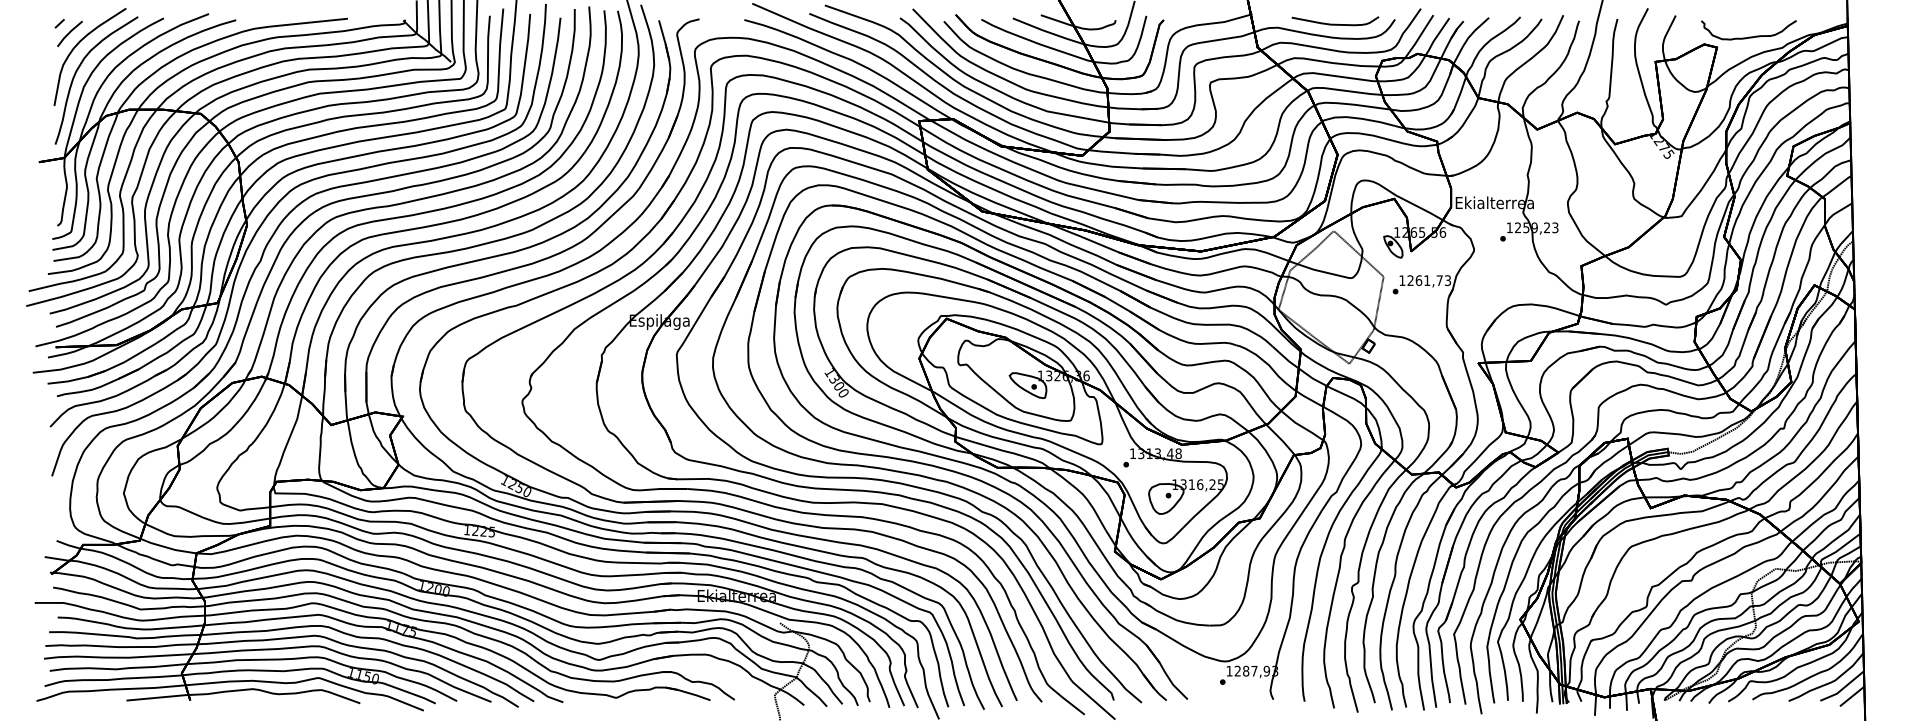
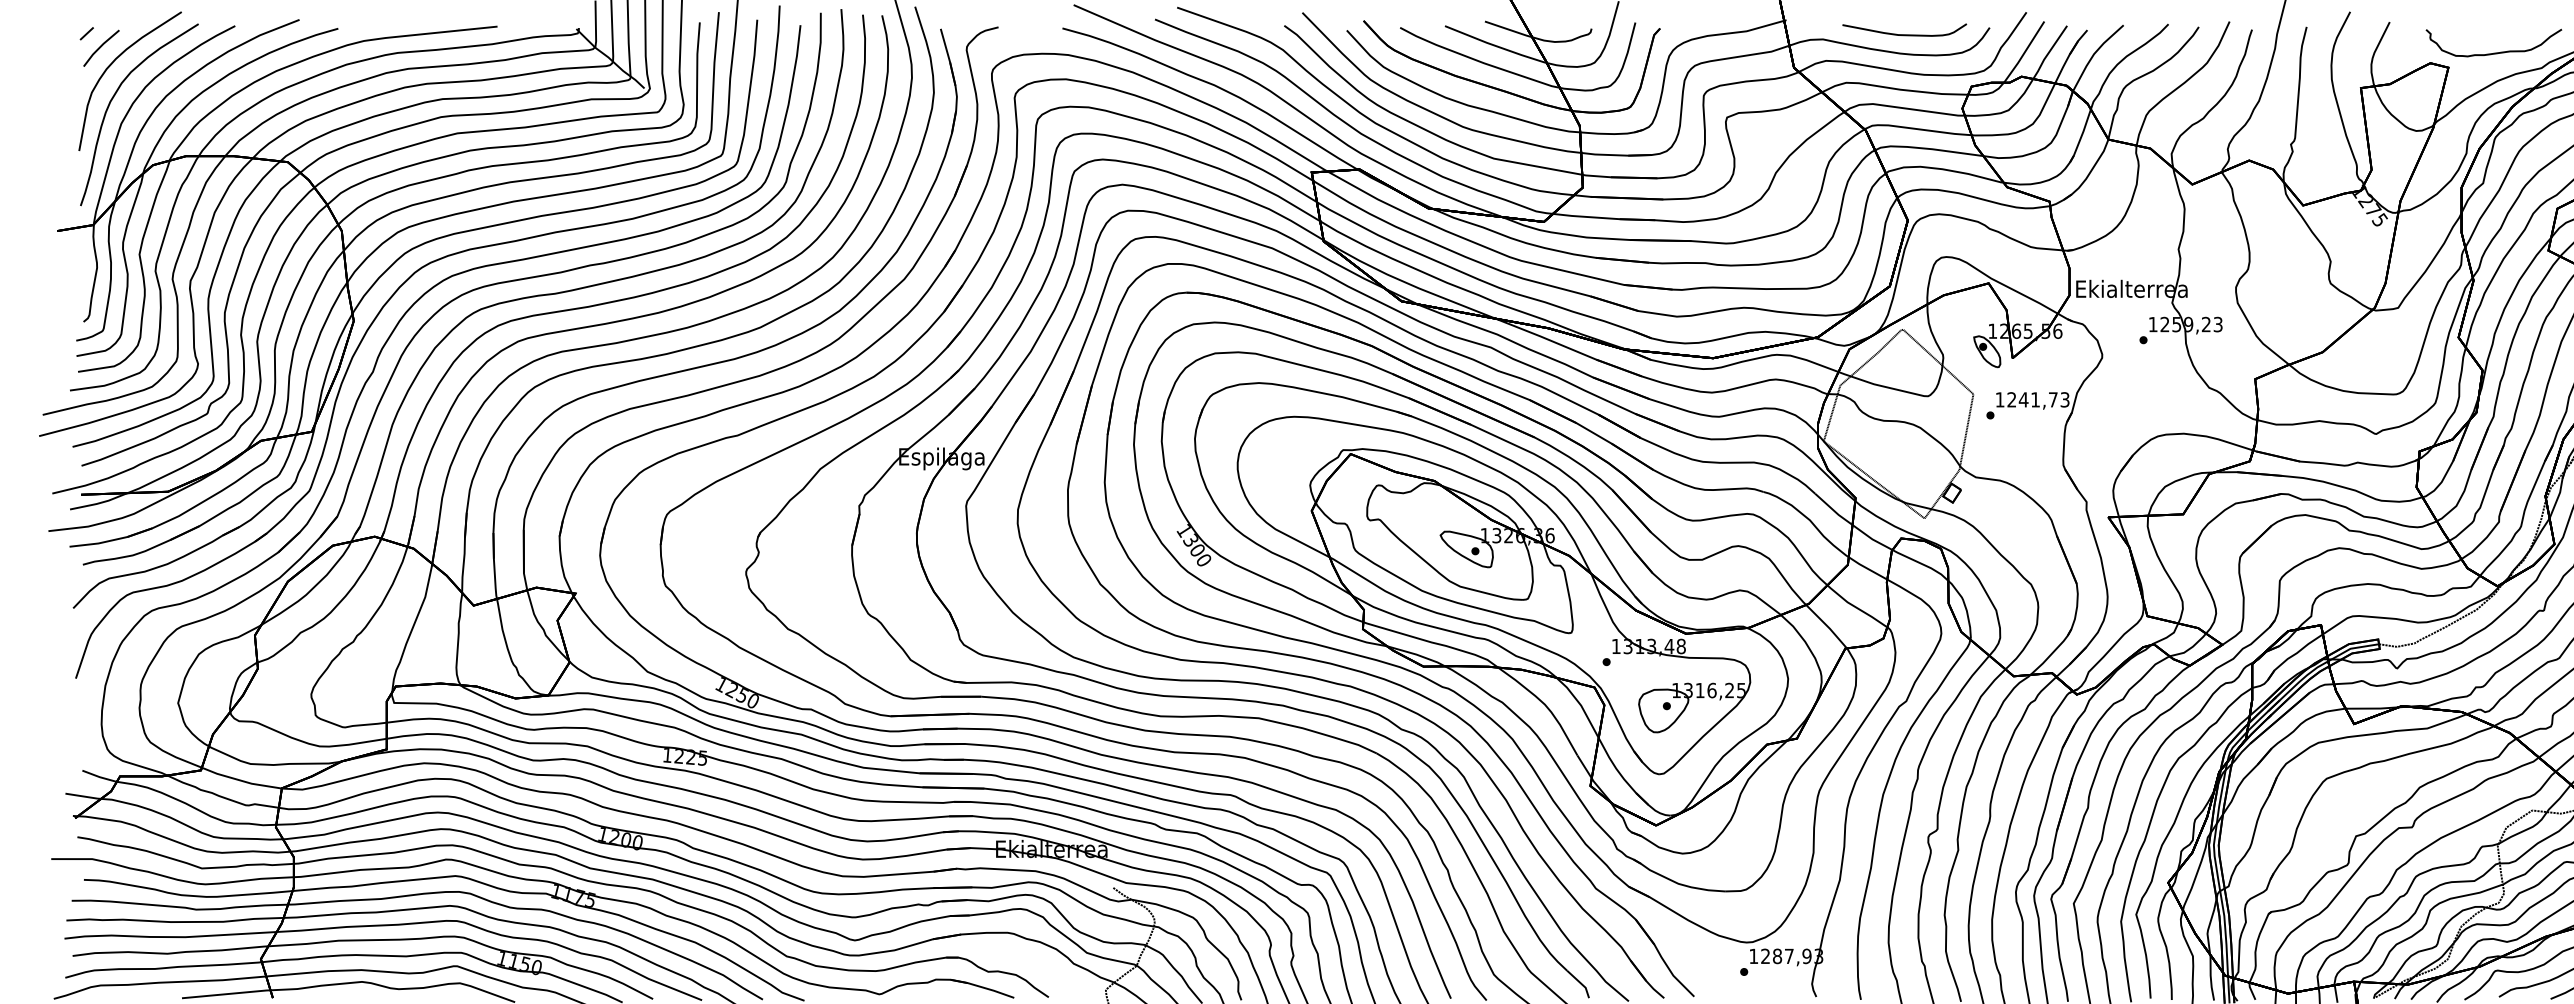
text: (1418, 280) -> (2023, 399), 1261,73 -> 1241,73

